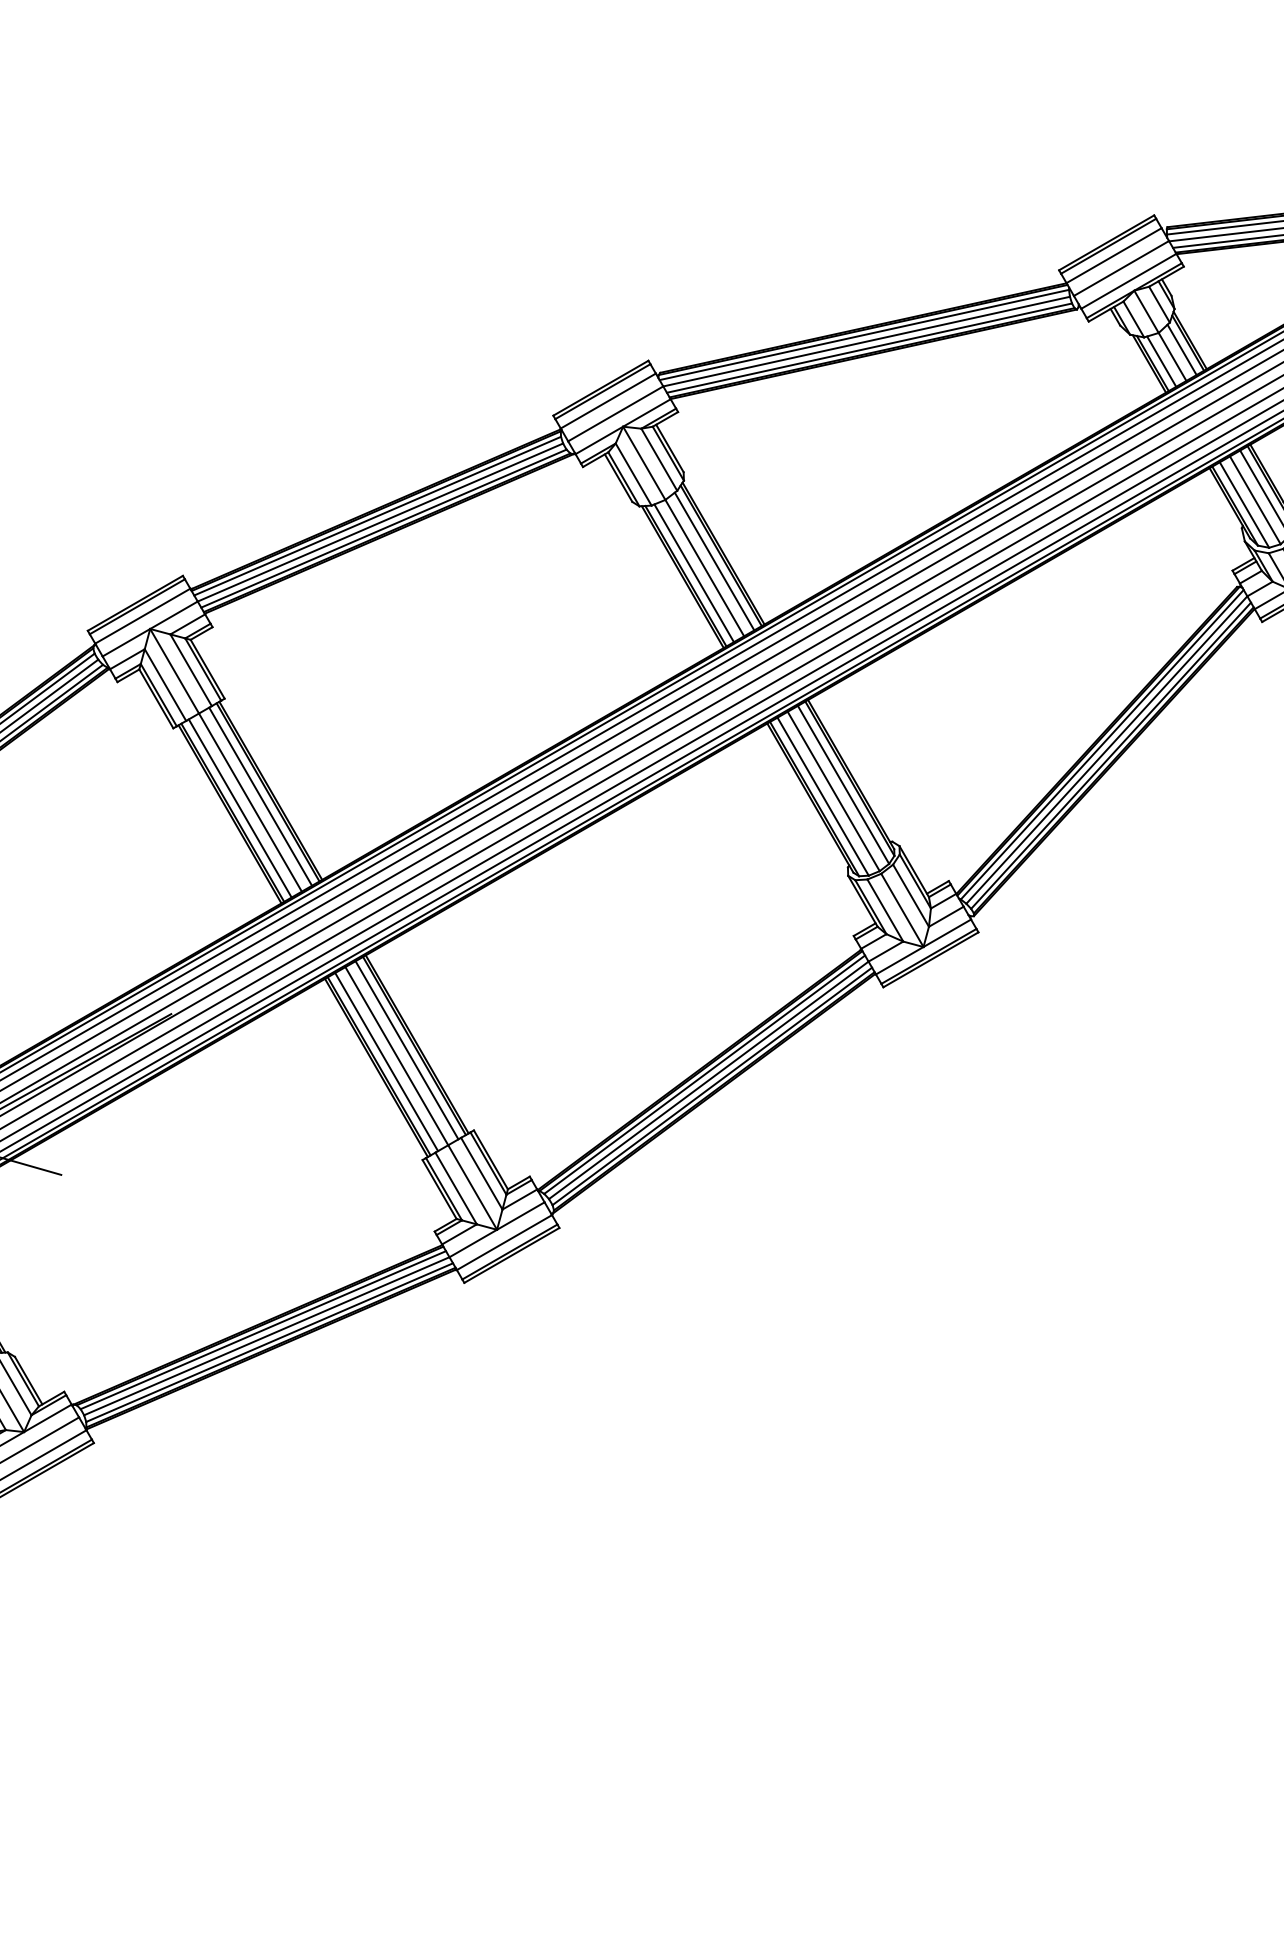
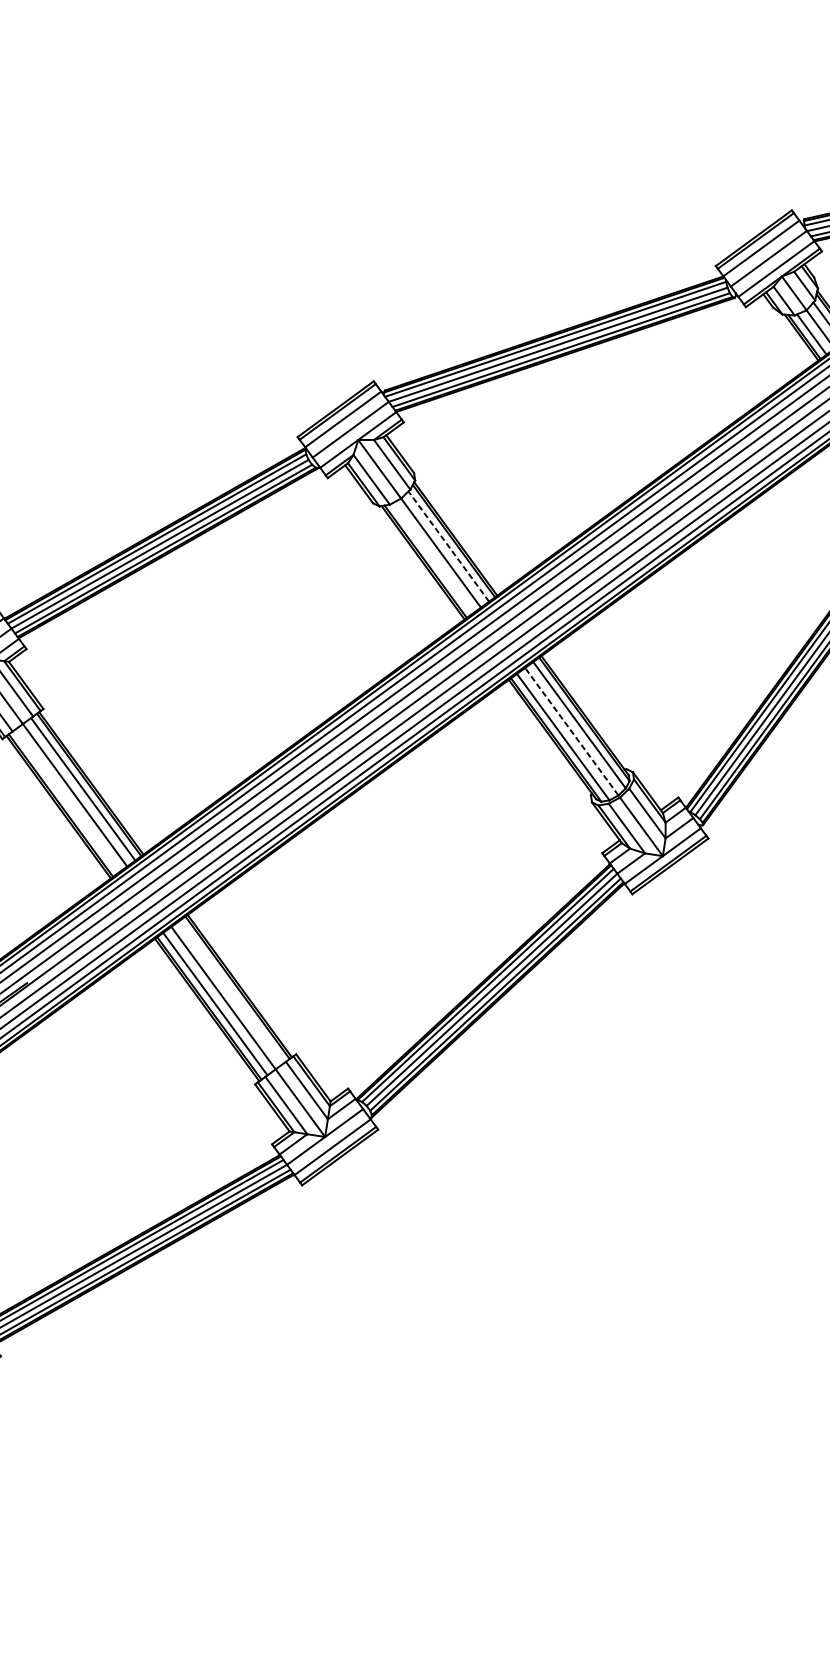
line: (714, 561) -> (448, 546), solid -> dashed
line: (693, 573) -> (431, 558), removed
line: (833, 791) -> (571, 731), solid -> dashed
line: (239, 808) -> (66, 801), removed
line: (406, 1050) -> (231, 992), removed

